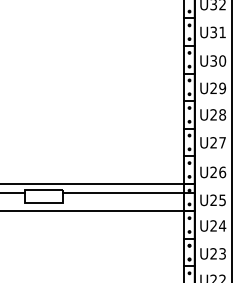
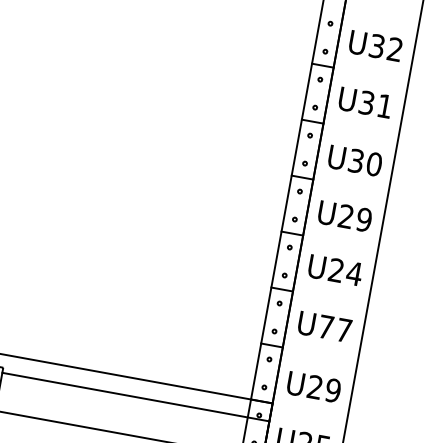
text: (222, 114) -> (354, 272), U28 -> U24
text: (213, 142) -> (325, 326), U27 -> U77
text: (222, 172) -> (332, 390), U26 -> U29

